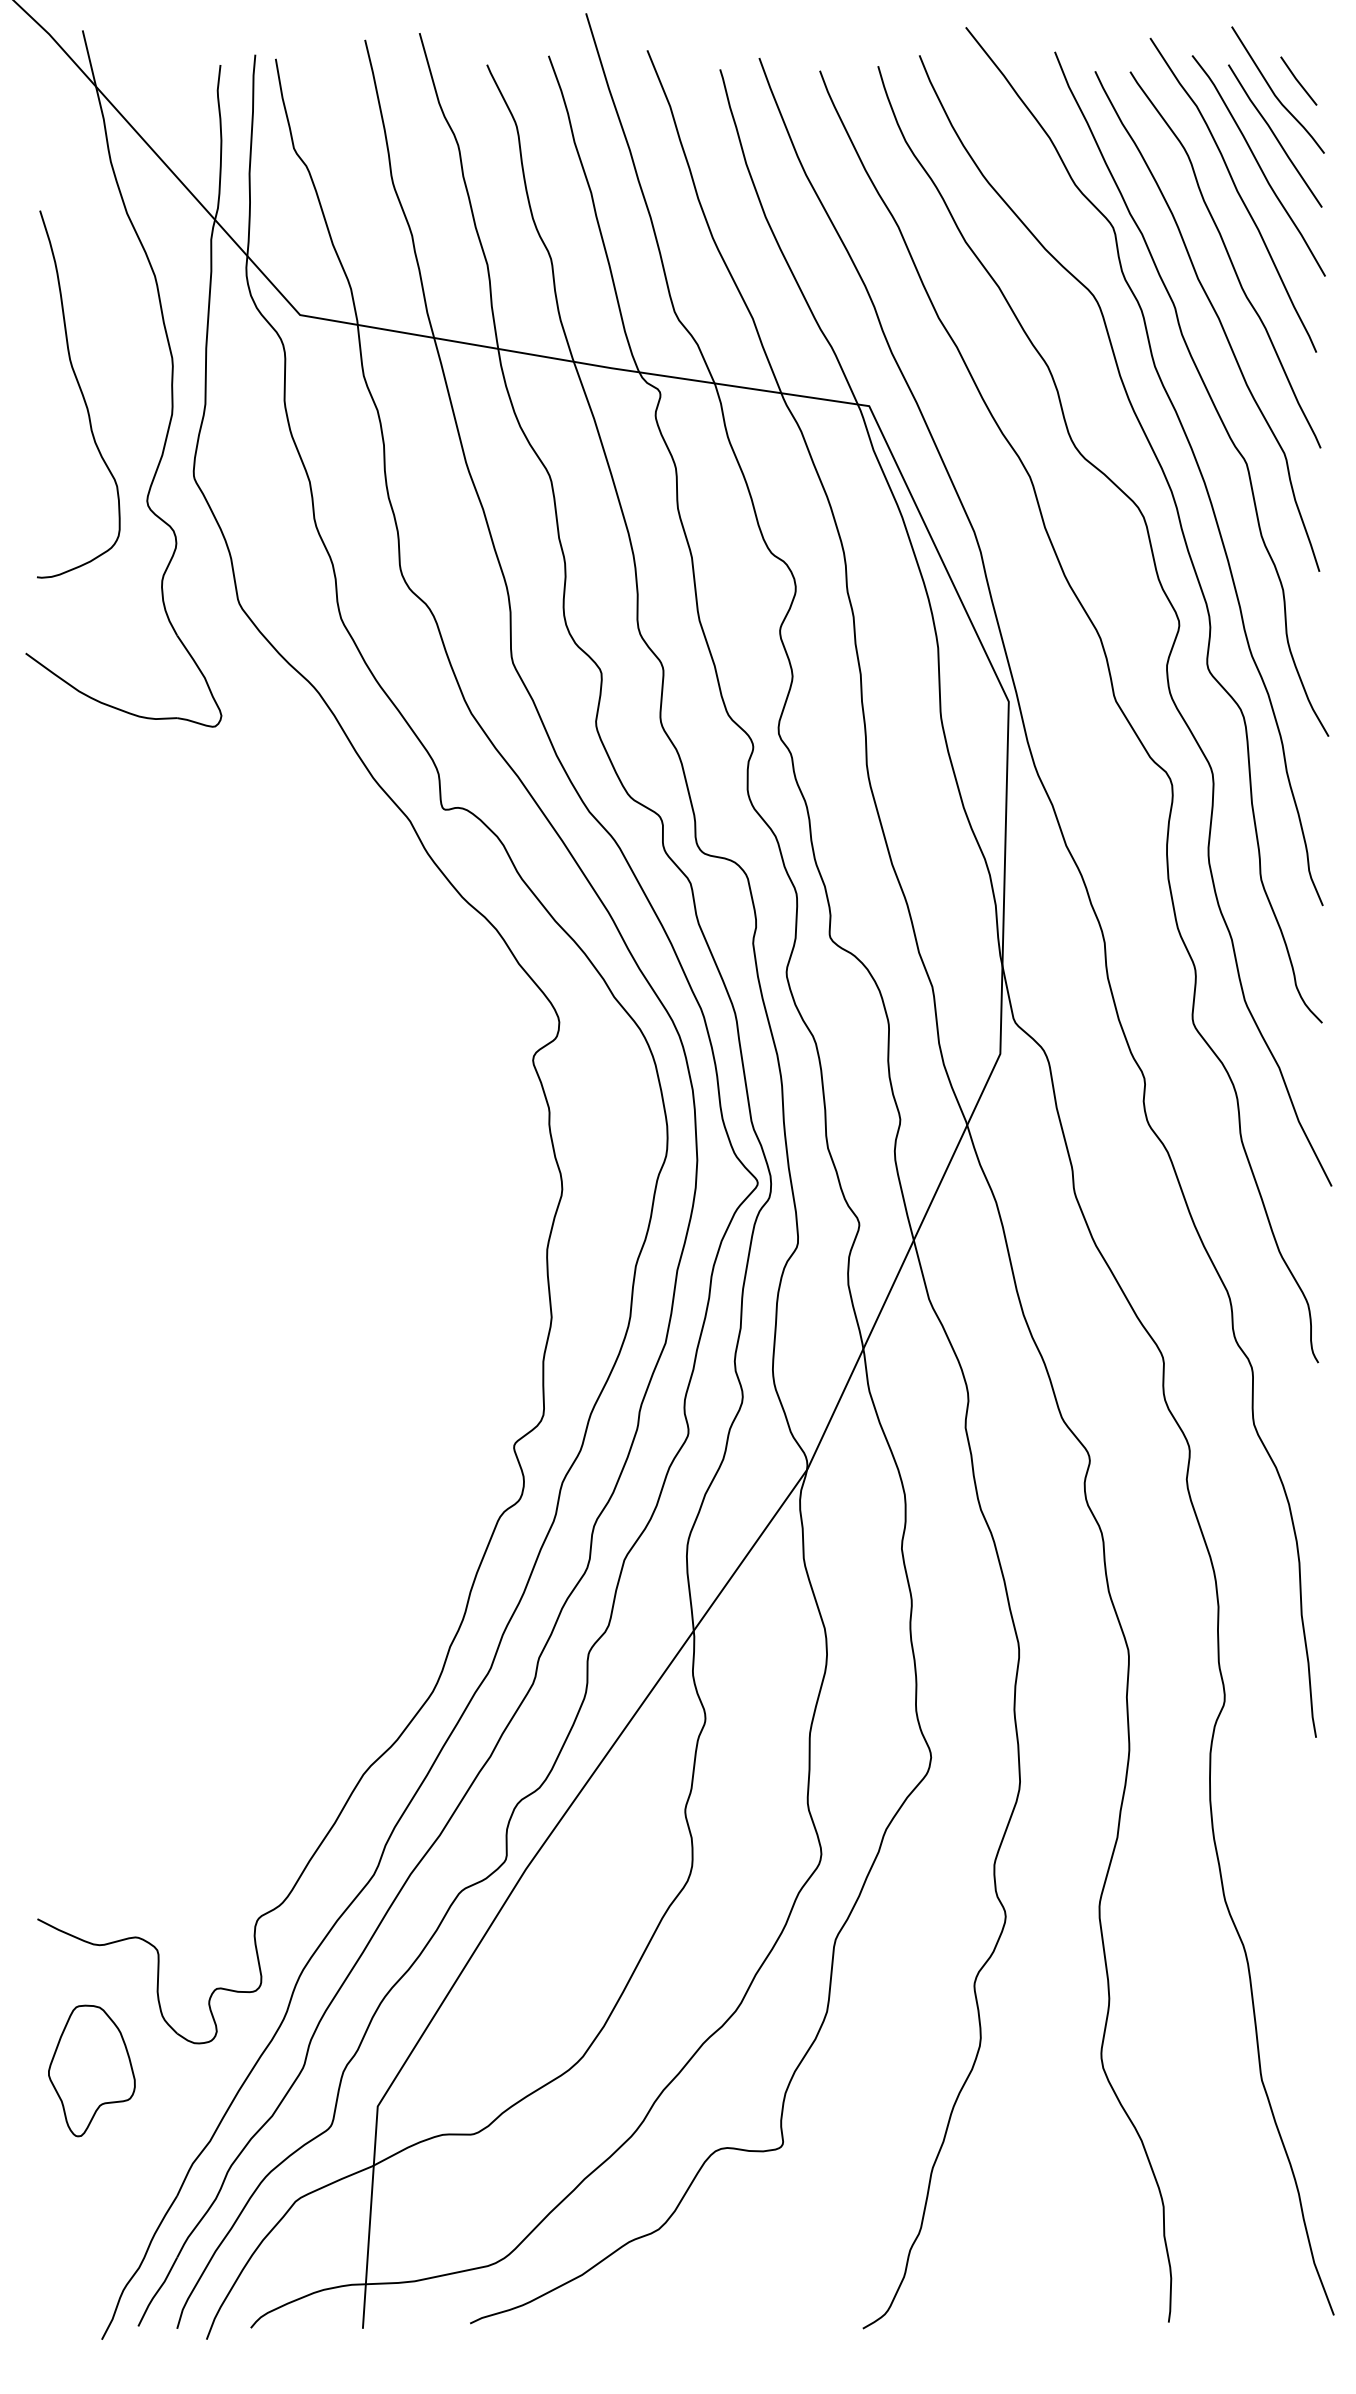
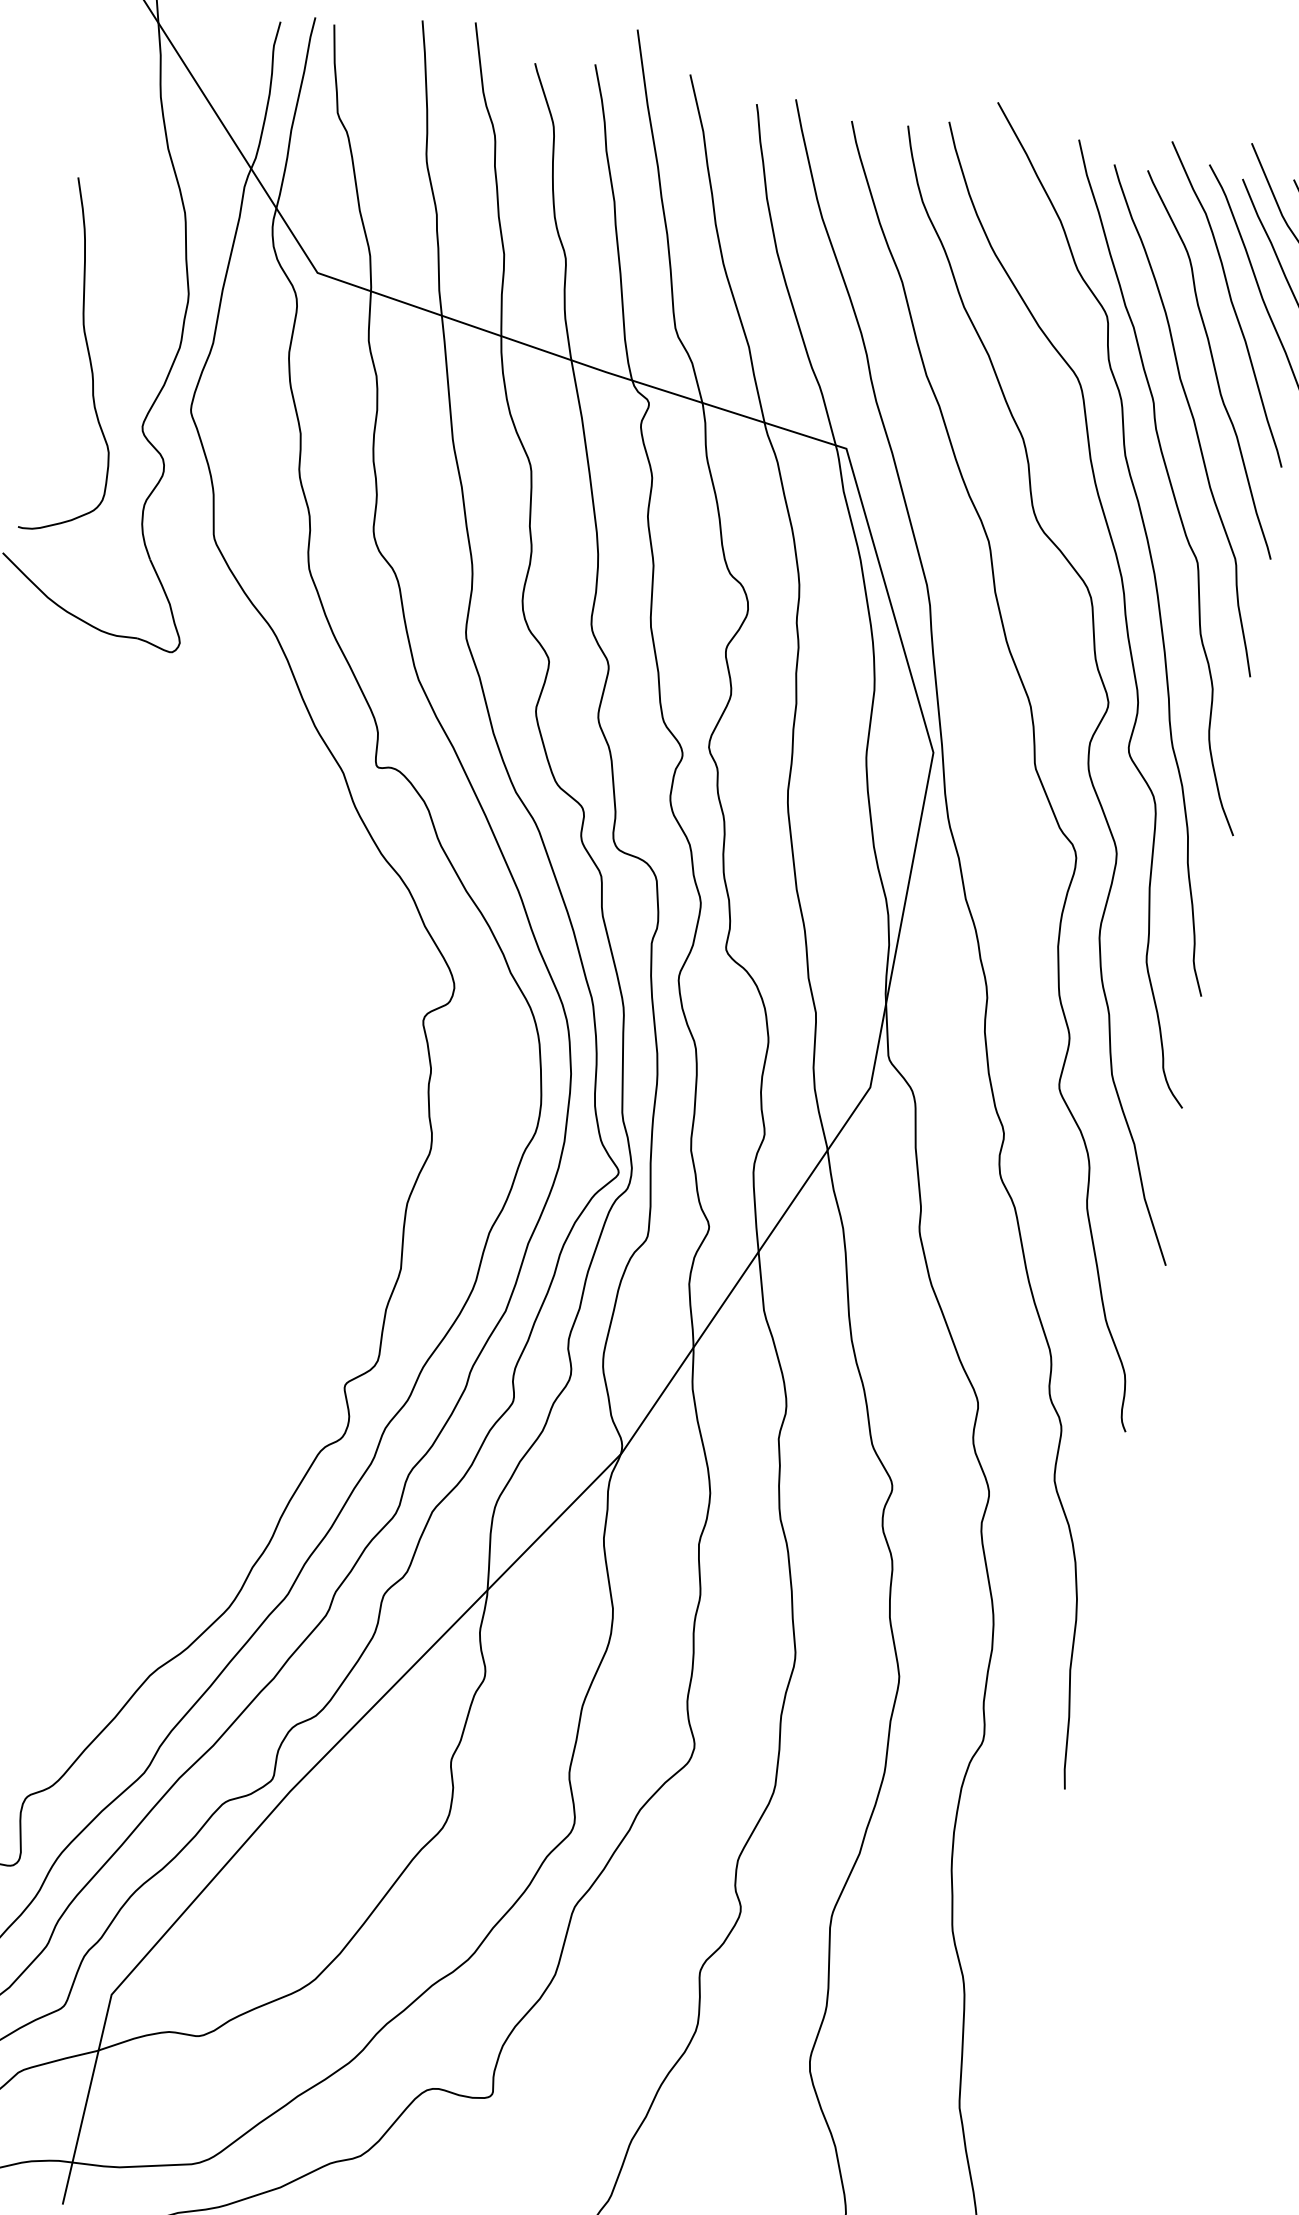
curve: (80, 392) -> (88, 357), moved

